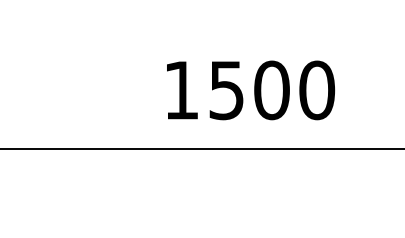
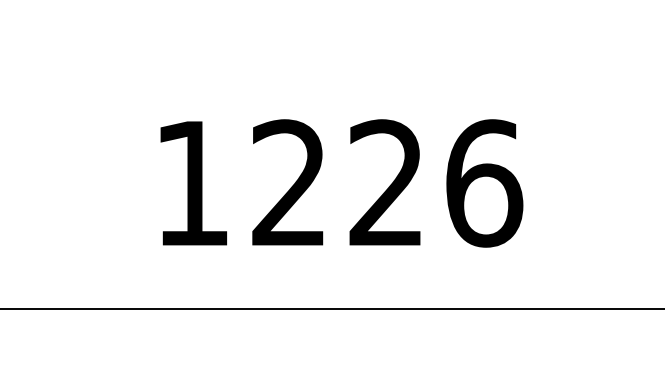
text: (272, 90) -> (387, 183), 1500 -> 1226

